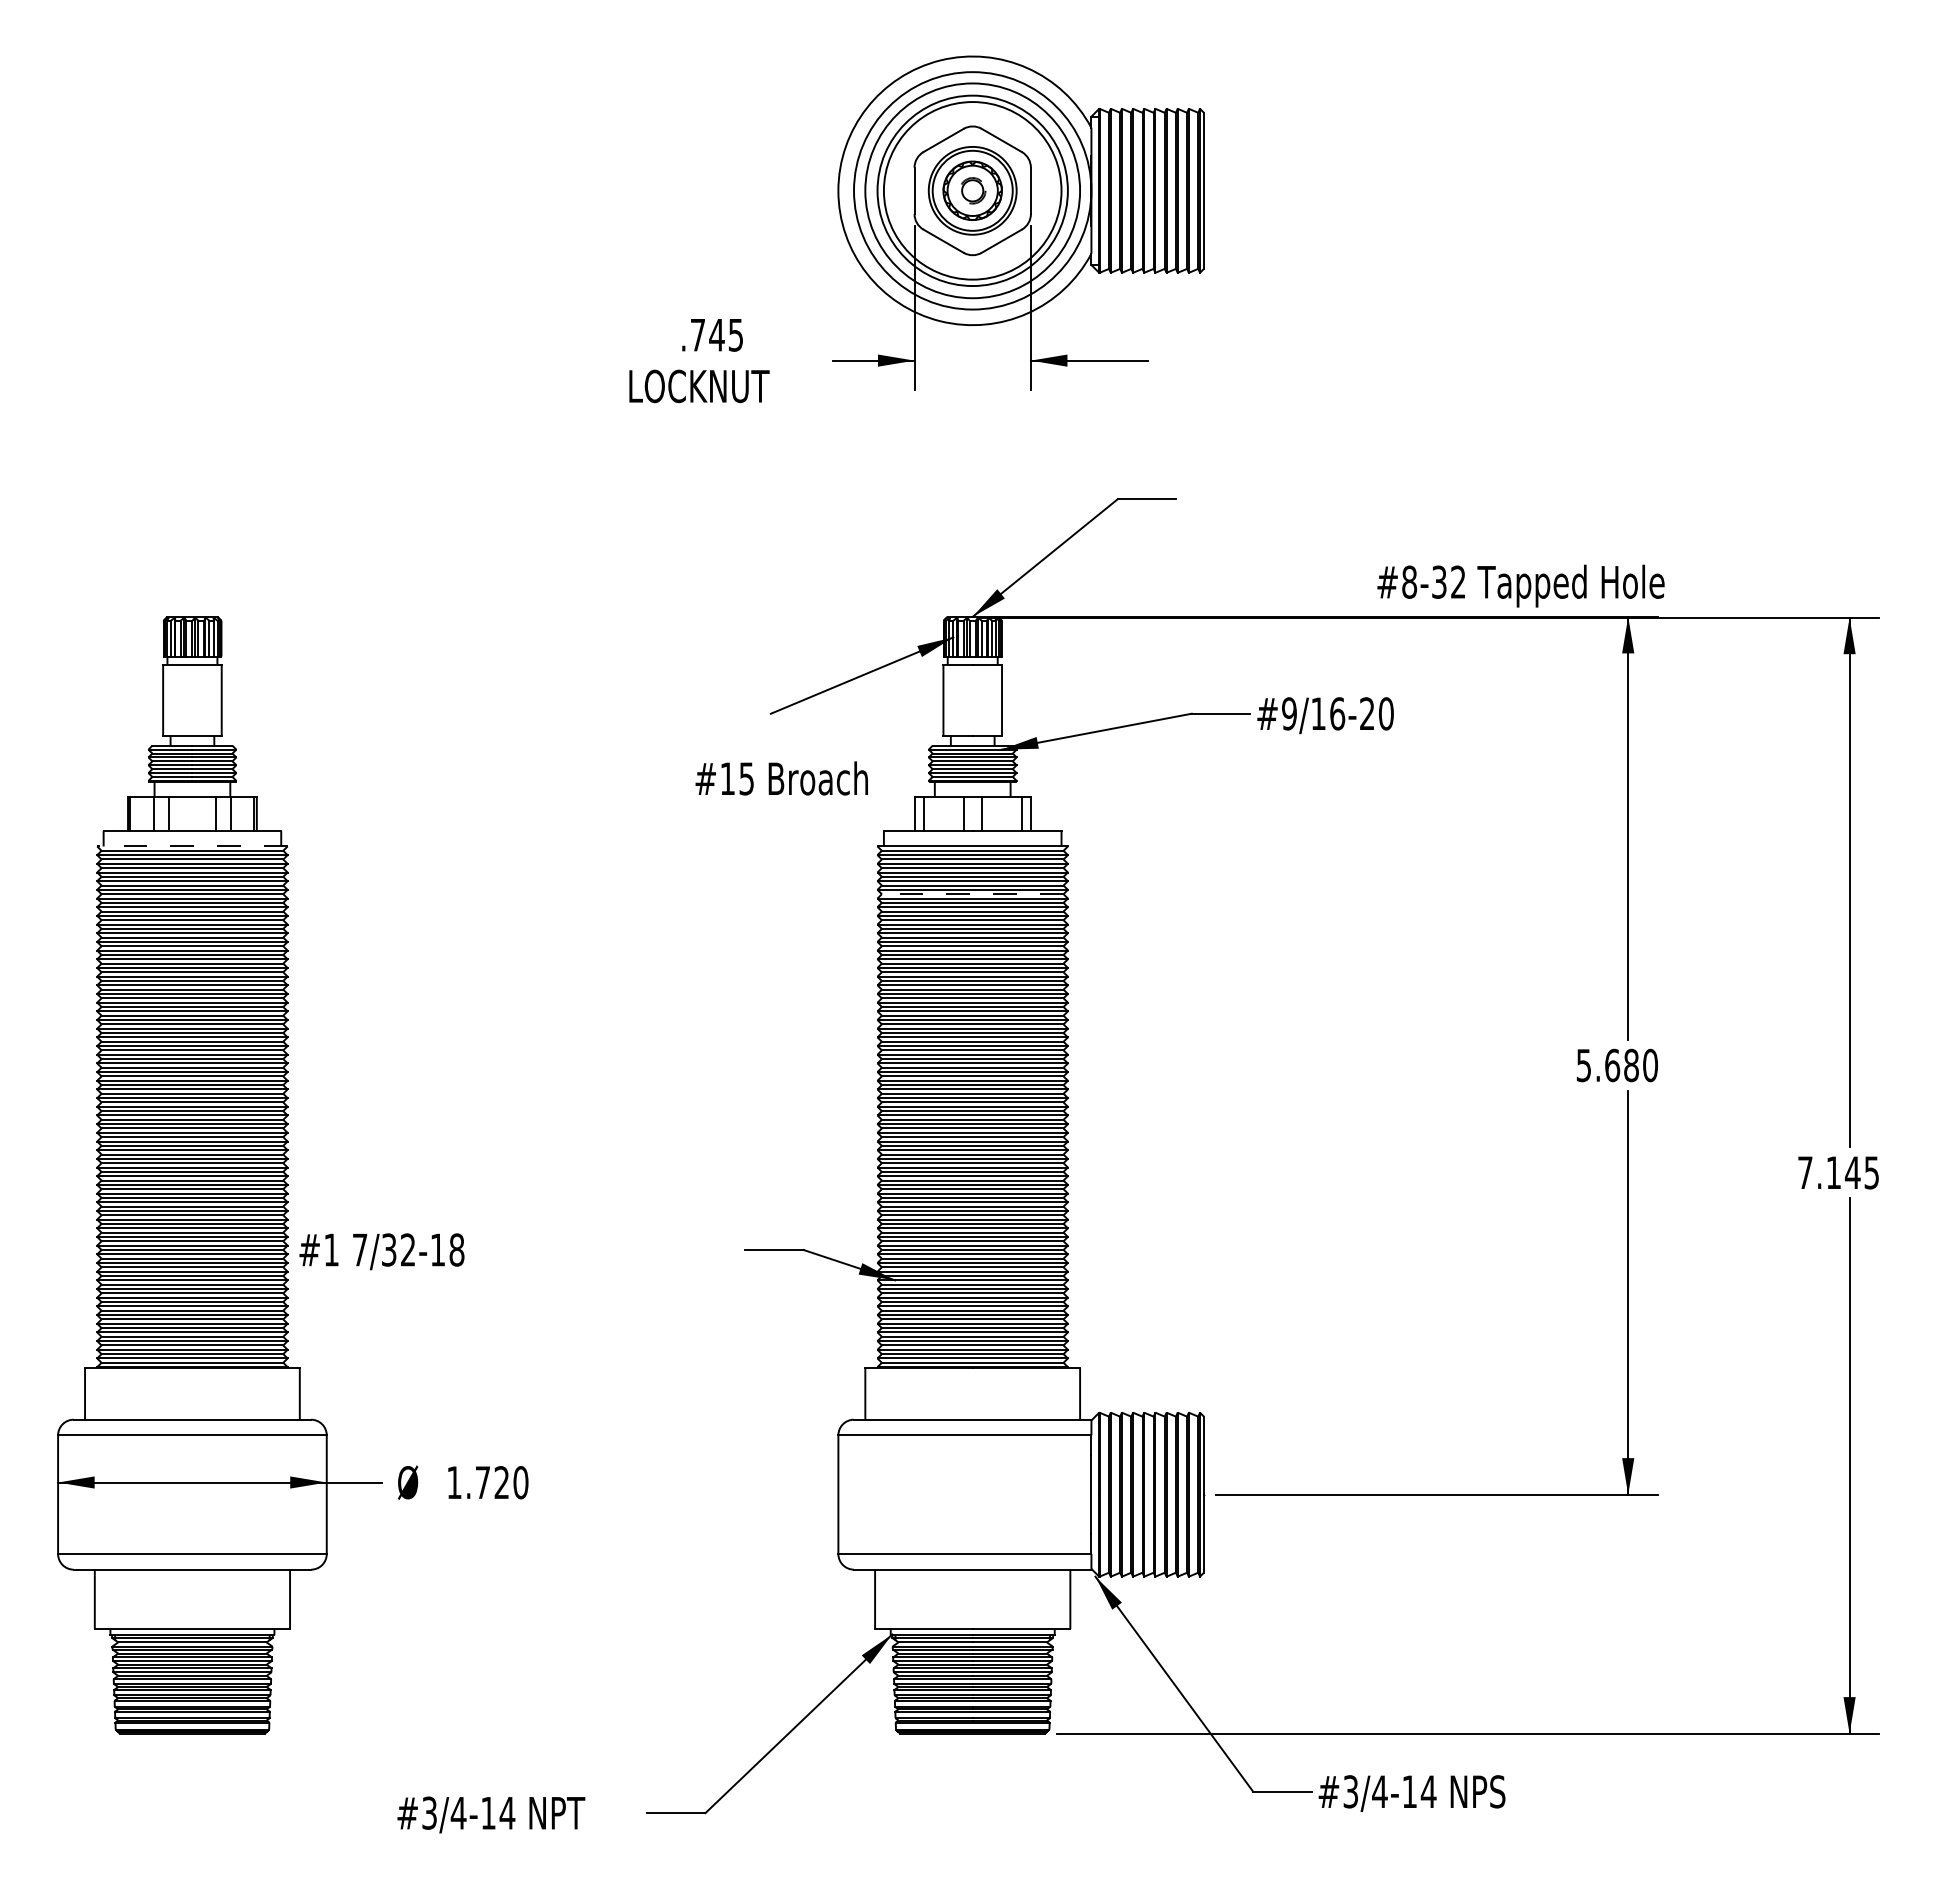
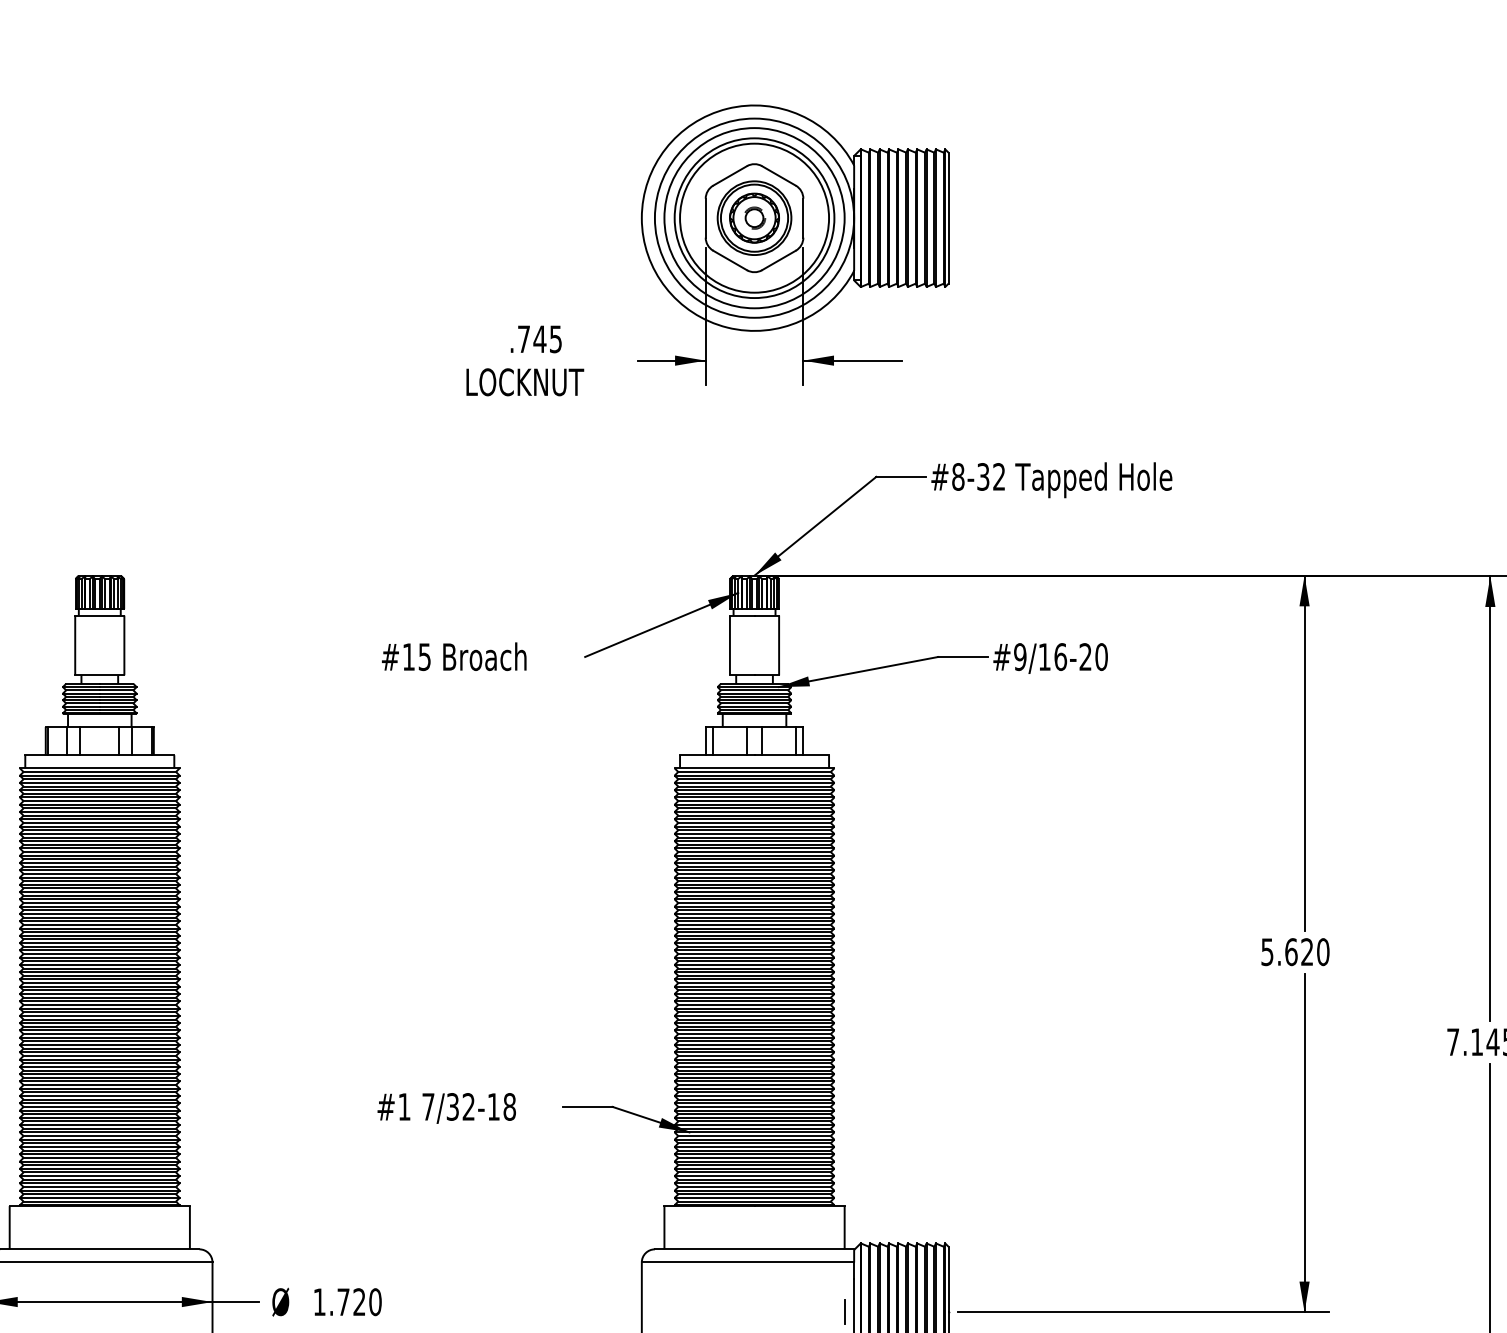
text: (1520, 585) -> (1051, 479), moved
text: (781, 778) -> (453, 656), moved
line: (191, 846) -> (99, 768), dashed -> solid
line: (972, 894) -> (754, 808), dashed -> solid
text: (1631, 1065) -> (1307, 952), 5.680 -> 5.620
text: (381, 1251) -> (446, 1108), moved
line: (1080, 1494) -> (844, 1312), added

